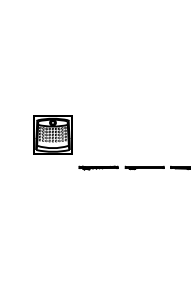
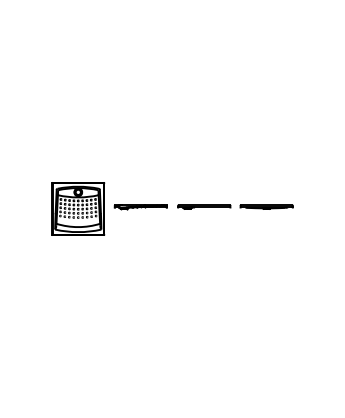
part: (53, 134) -> (78, 208), moved

